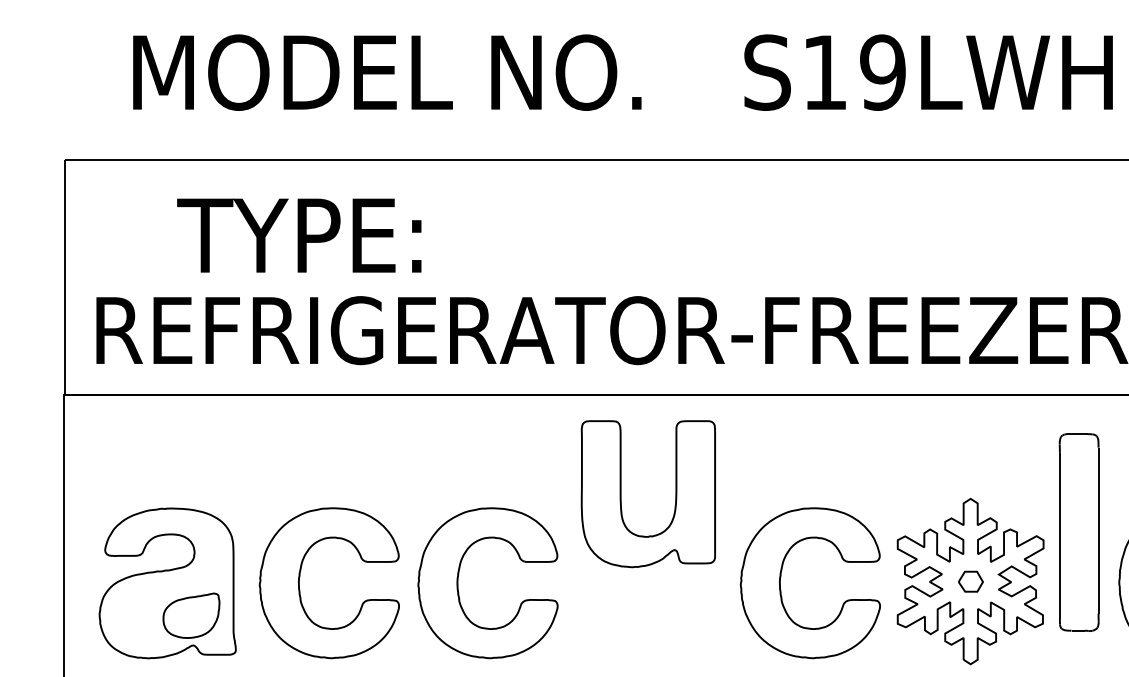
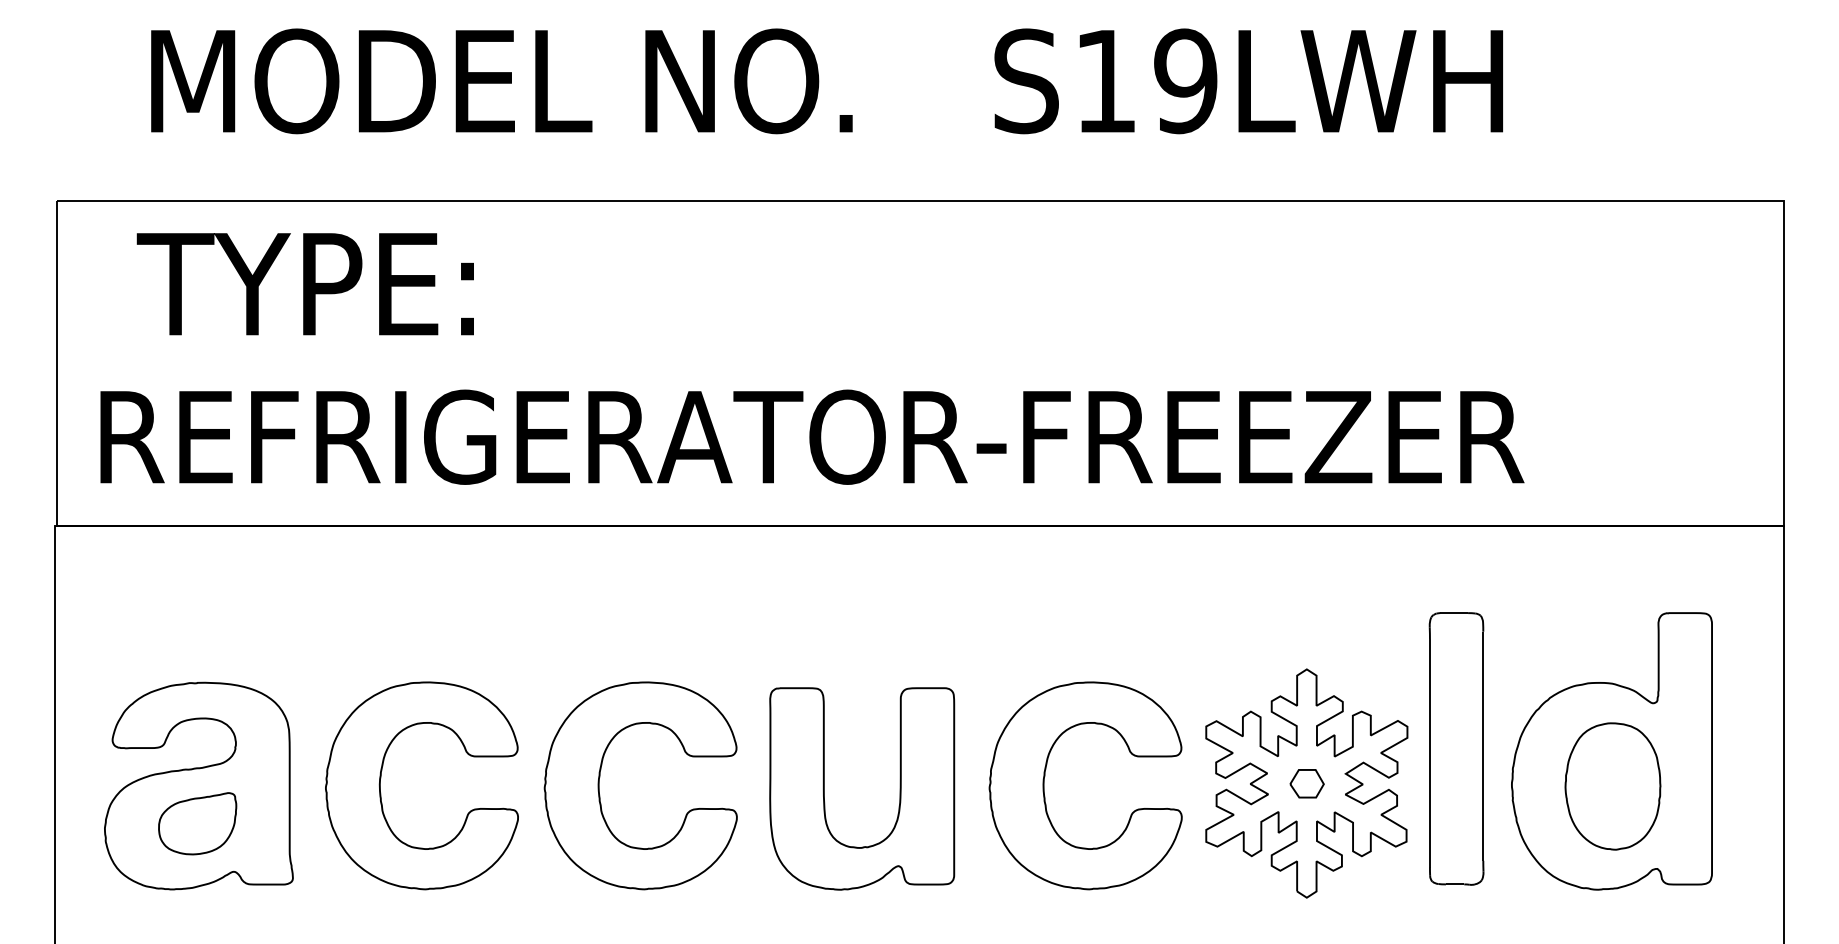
text: (298, 235) -> (304, 284), moved
part: (675, 493) -> (899, 788), moved
part: (1079, 532) -> (1456, 748), moved
part: (191, 615) -> (197, 823), moved

